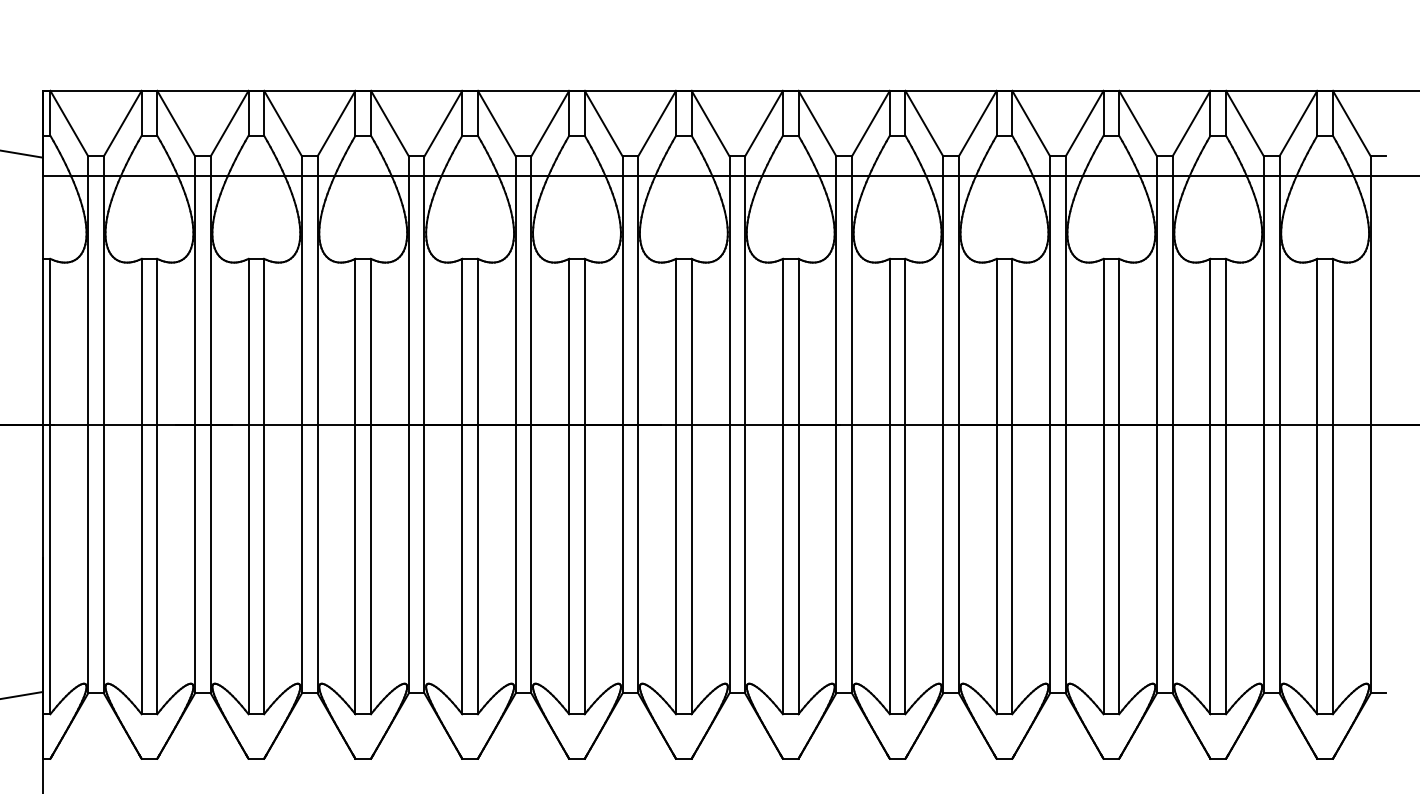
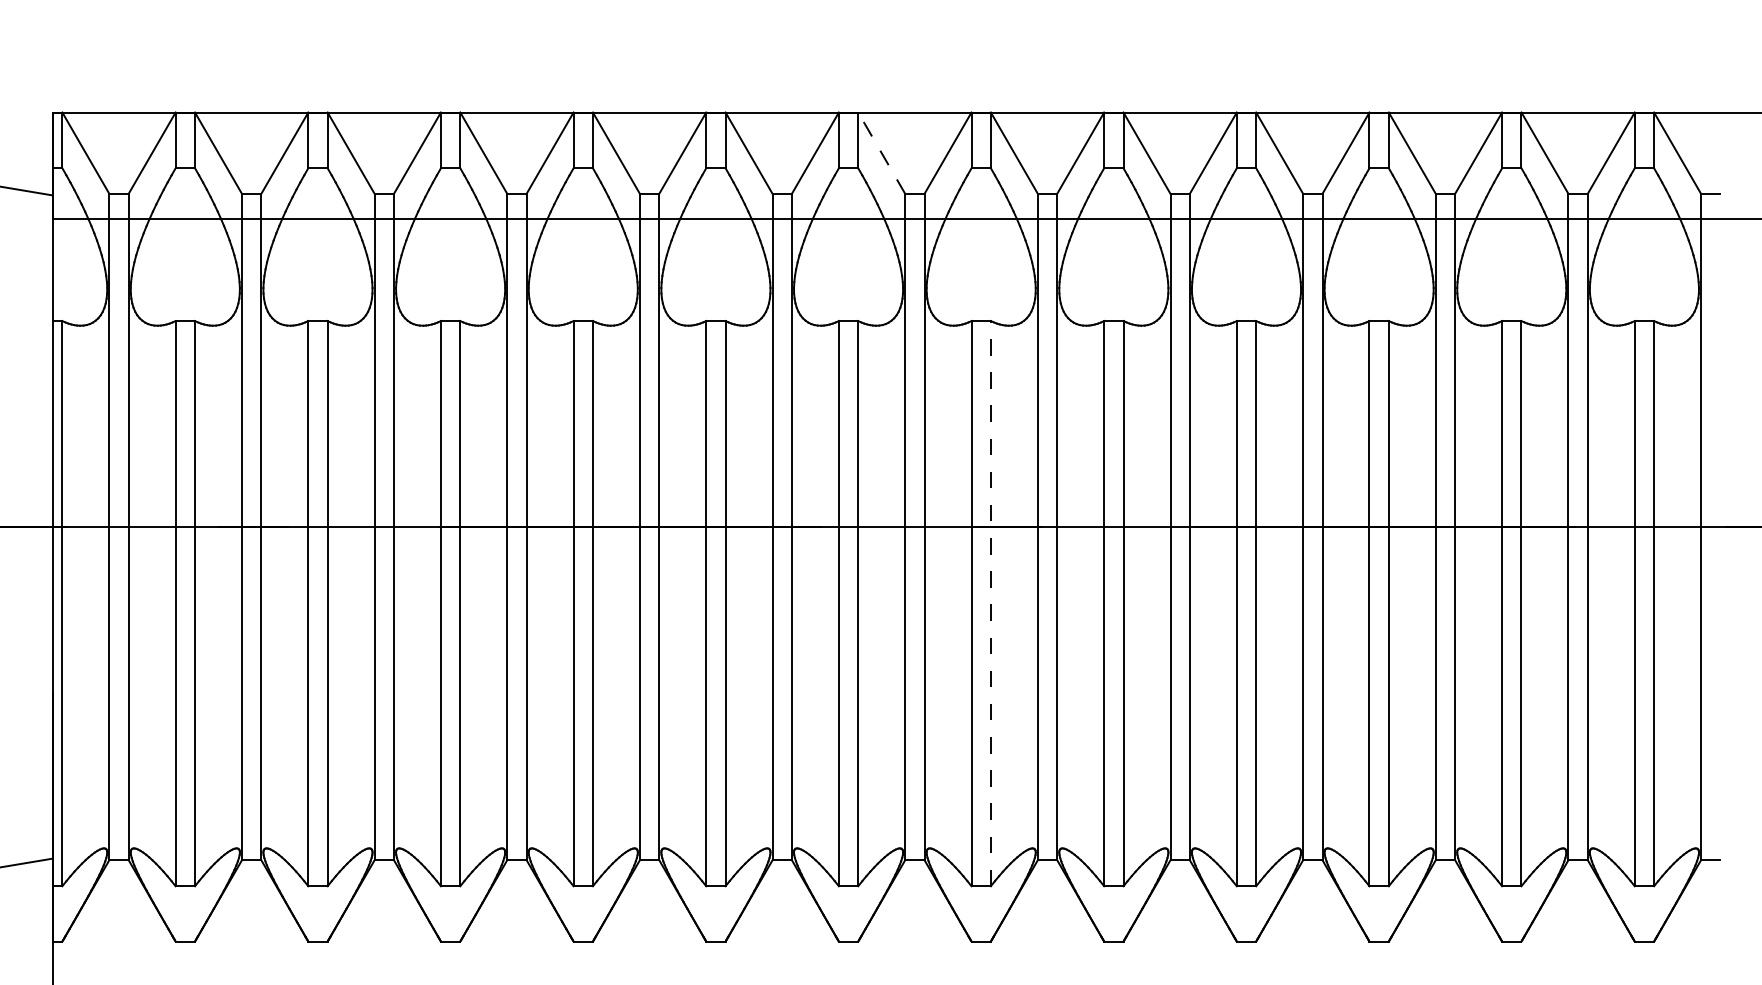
line: (710, 123) -> (881, 153), solid -> dashed
line: (798, 486) -> (990, 603), solid -> dashed

